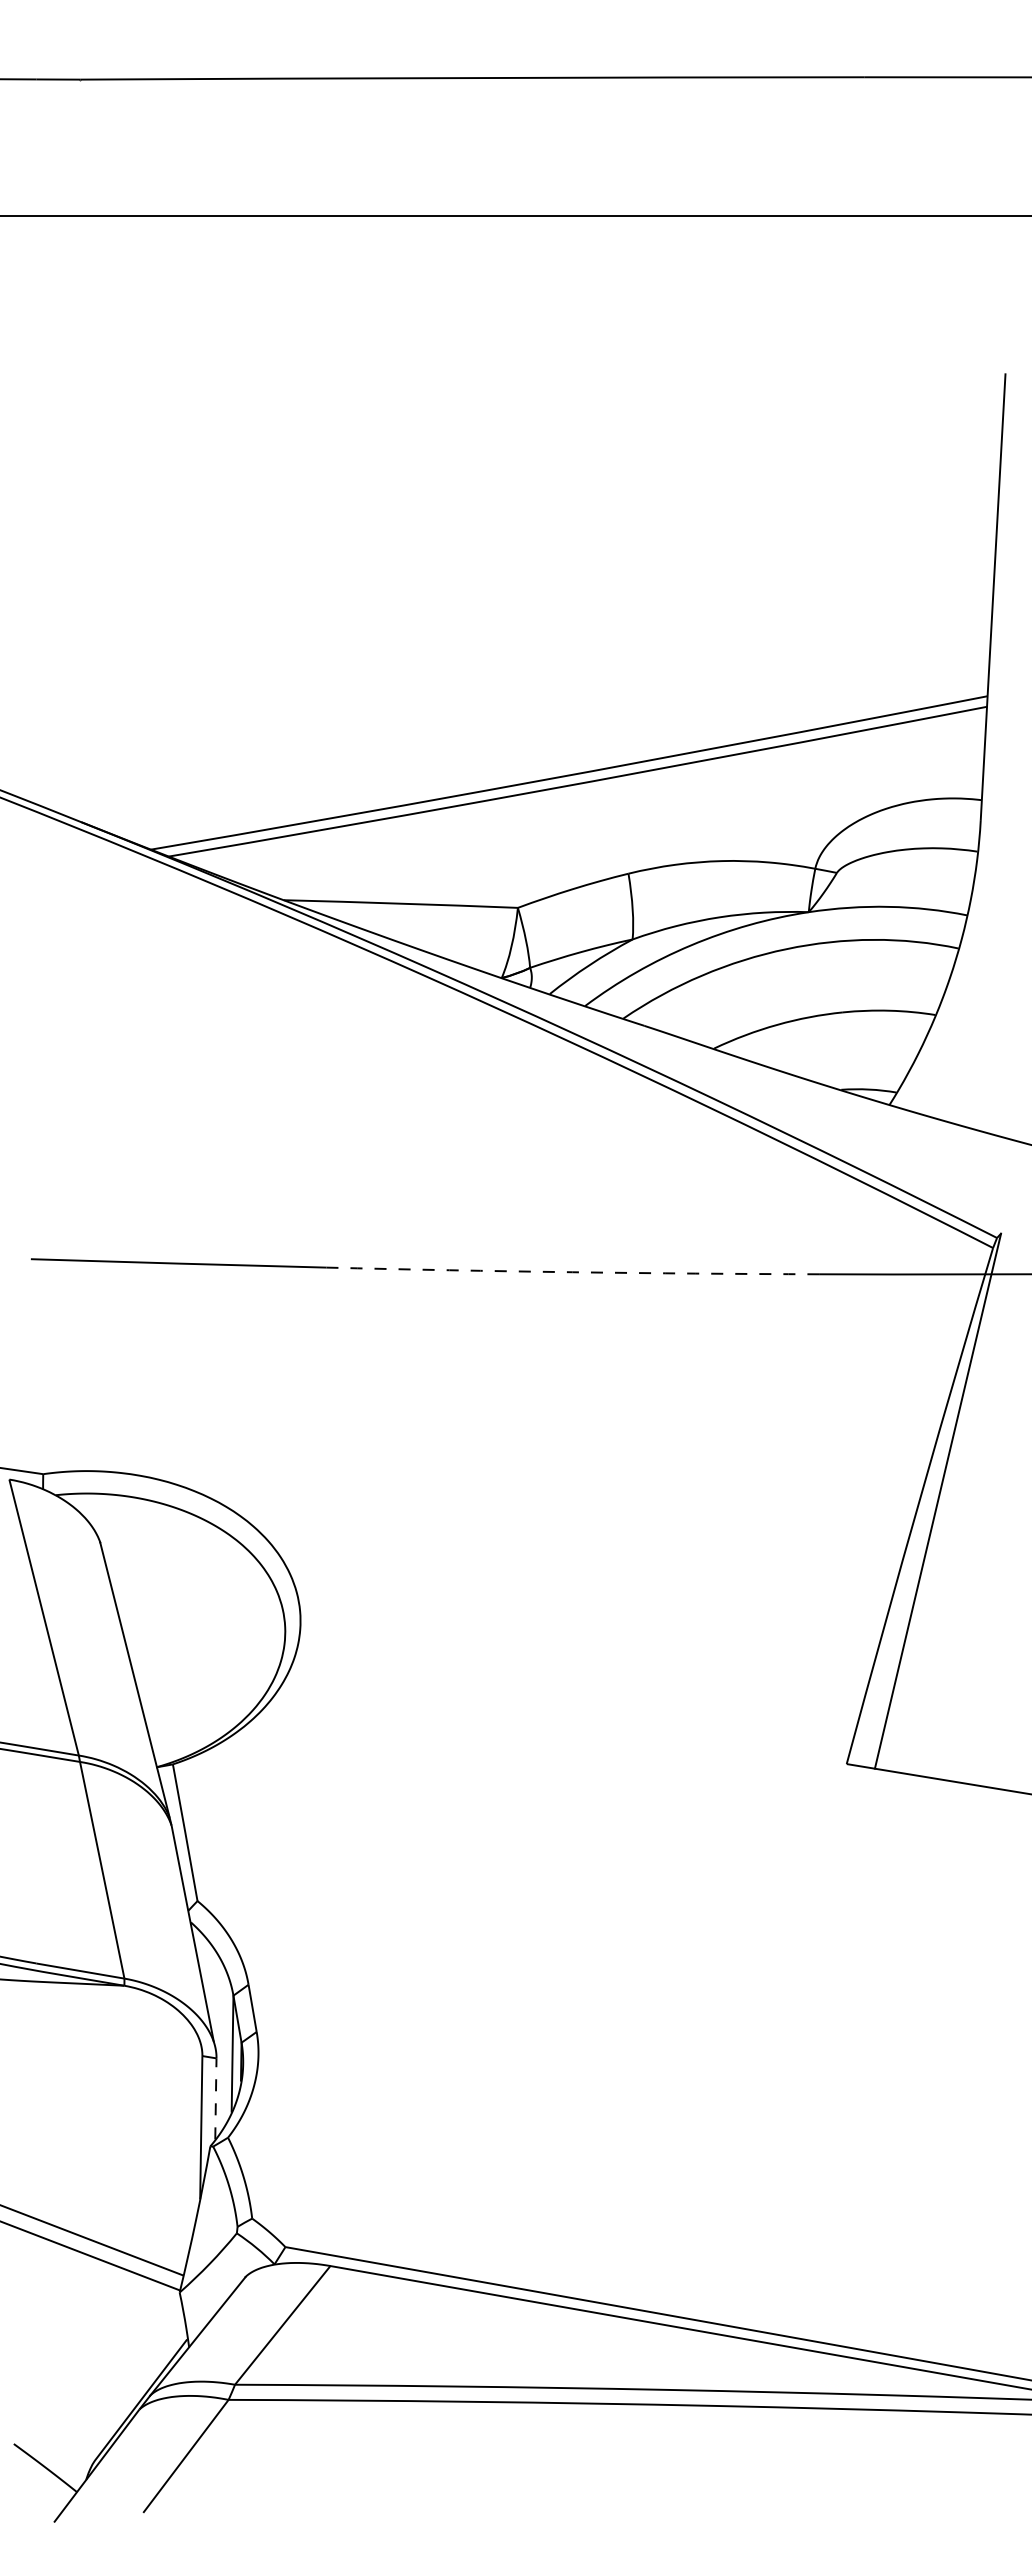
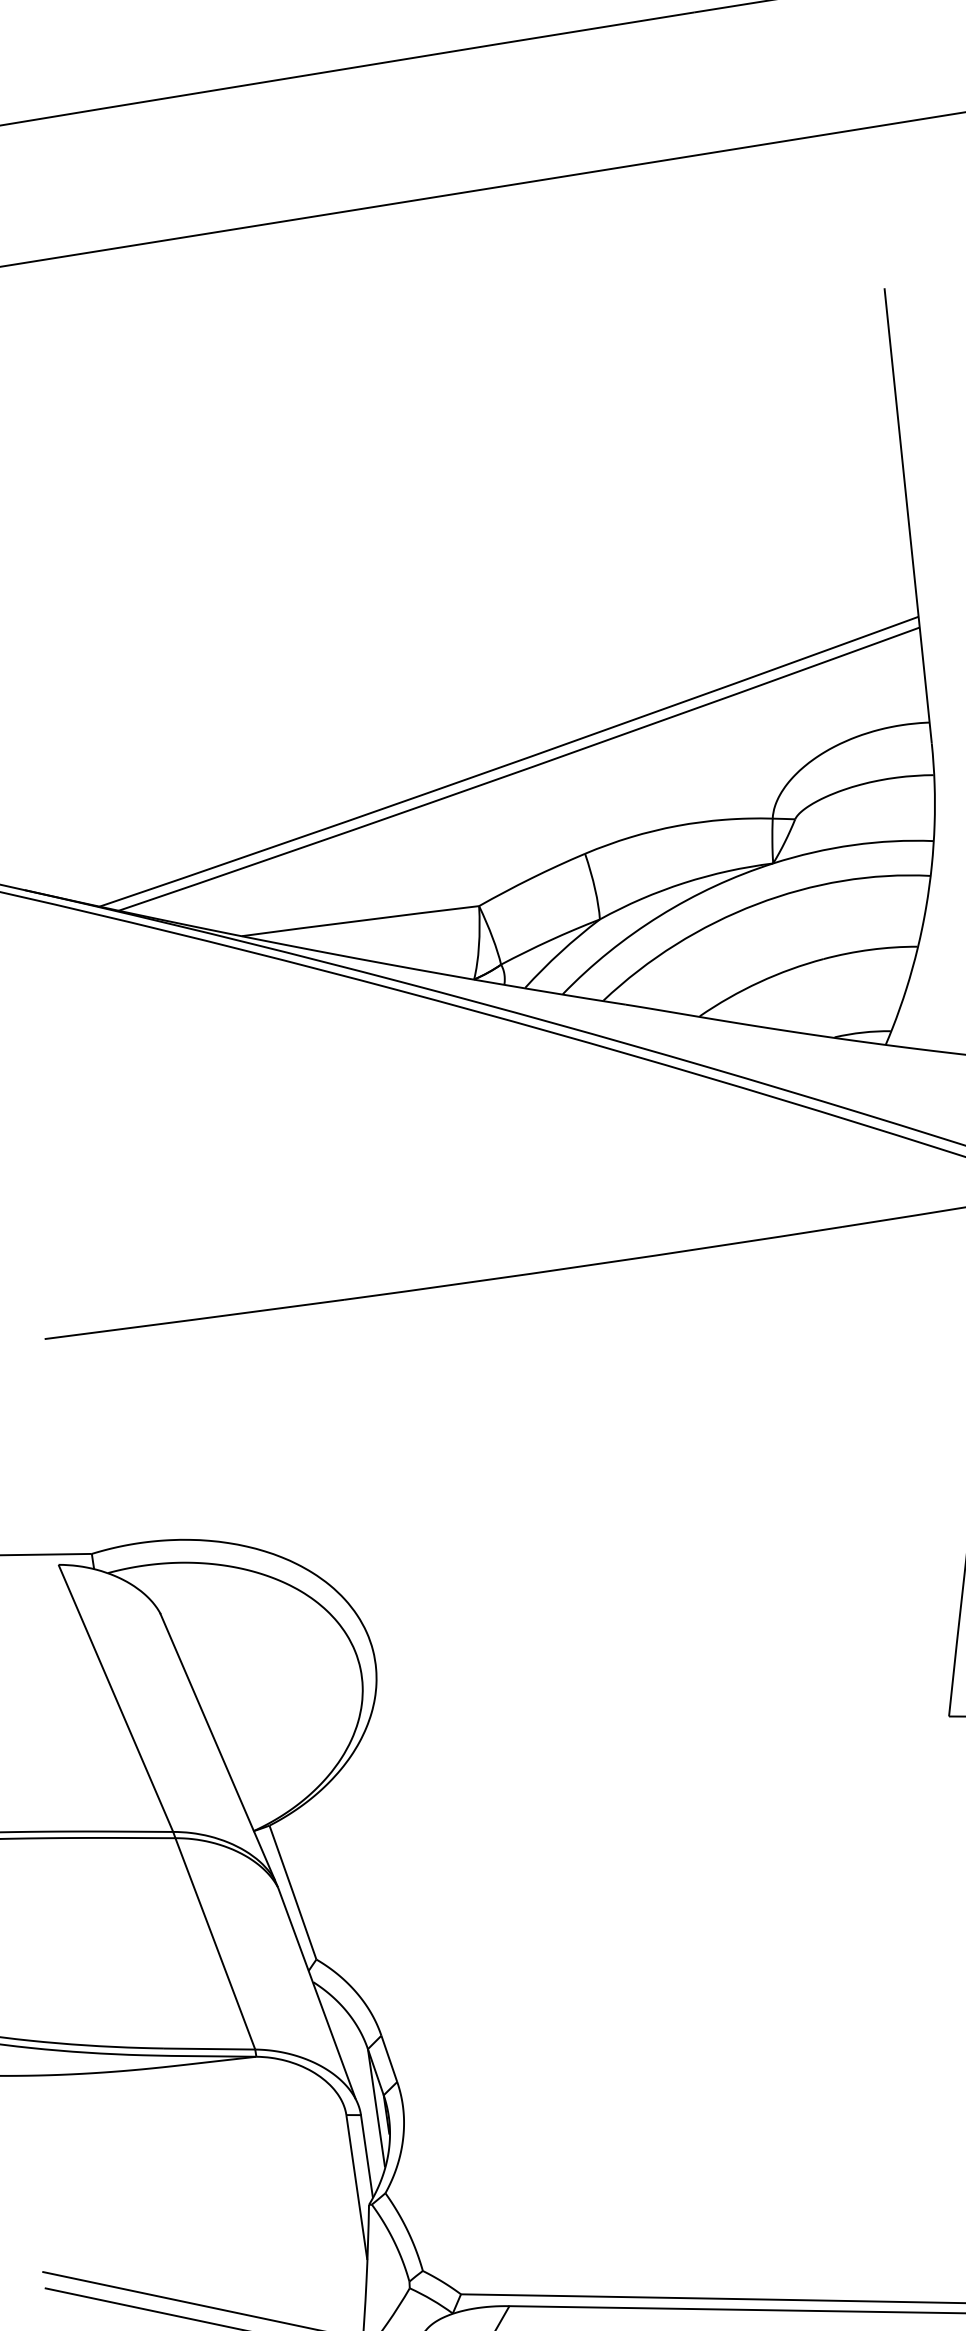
arc: (572, 1272) -> (593, 1265), dashed -> solid
line: (215, 2098) -> (366, 2155), dashed -> solid

